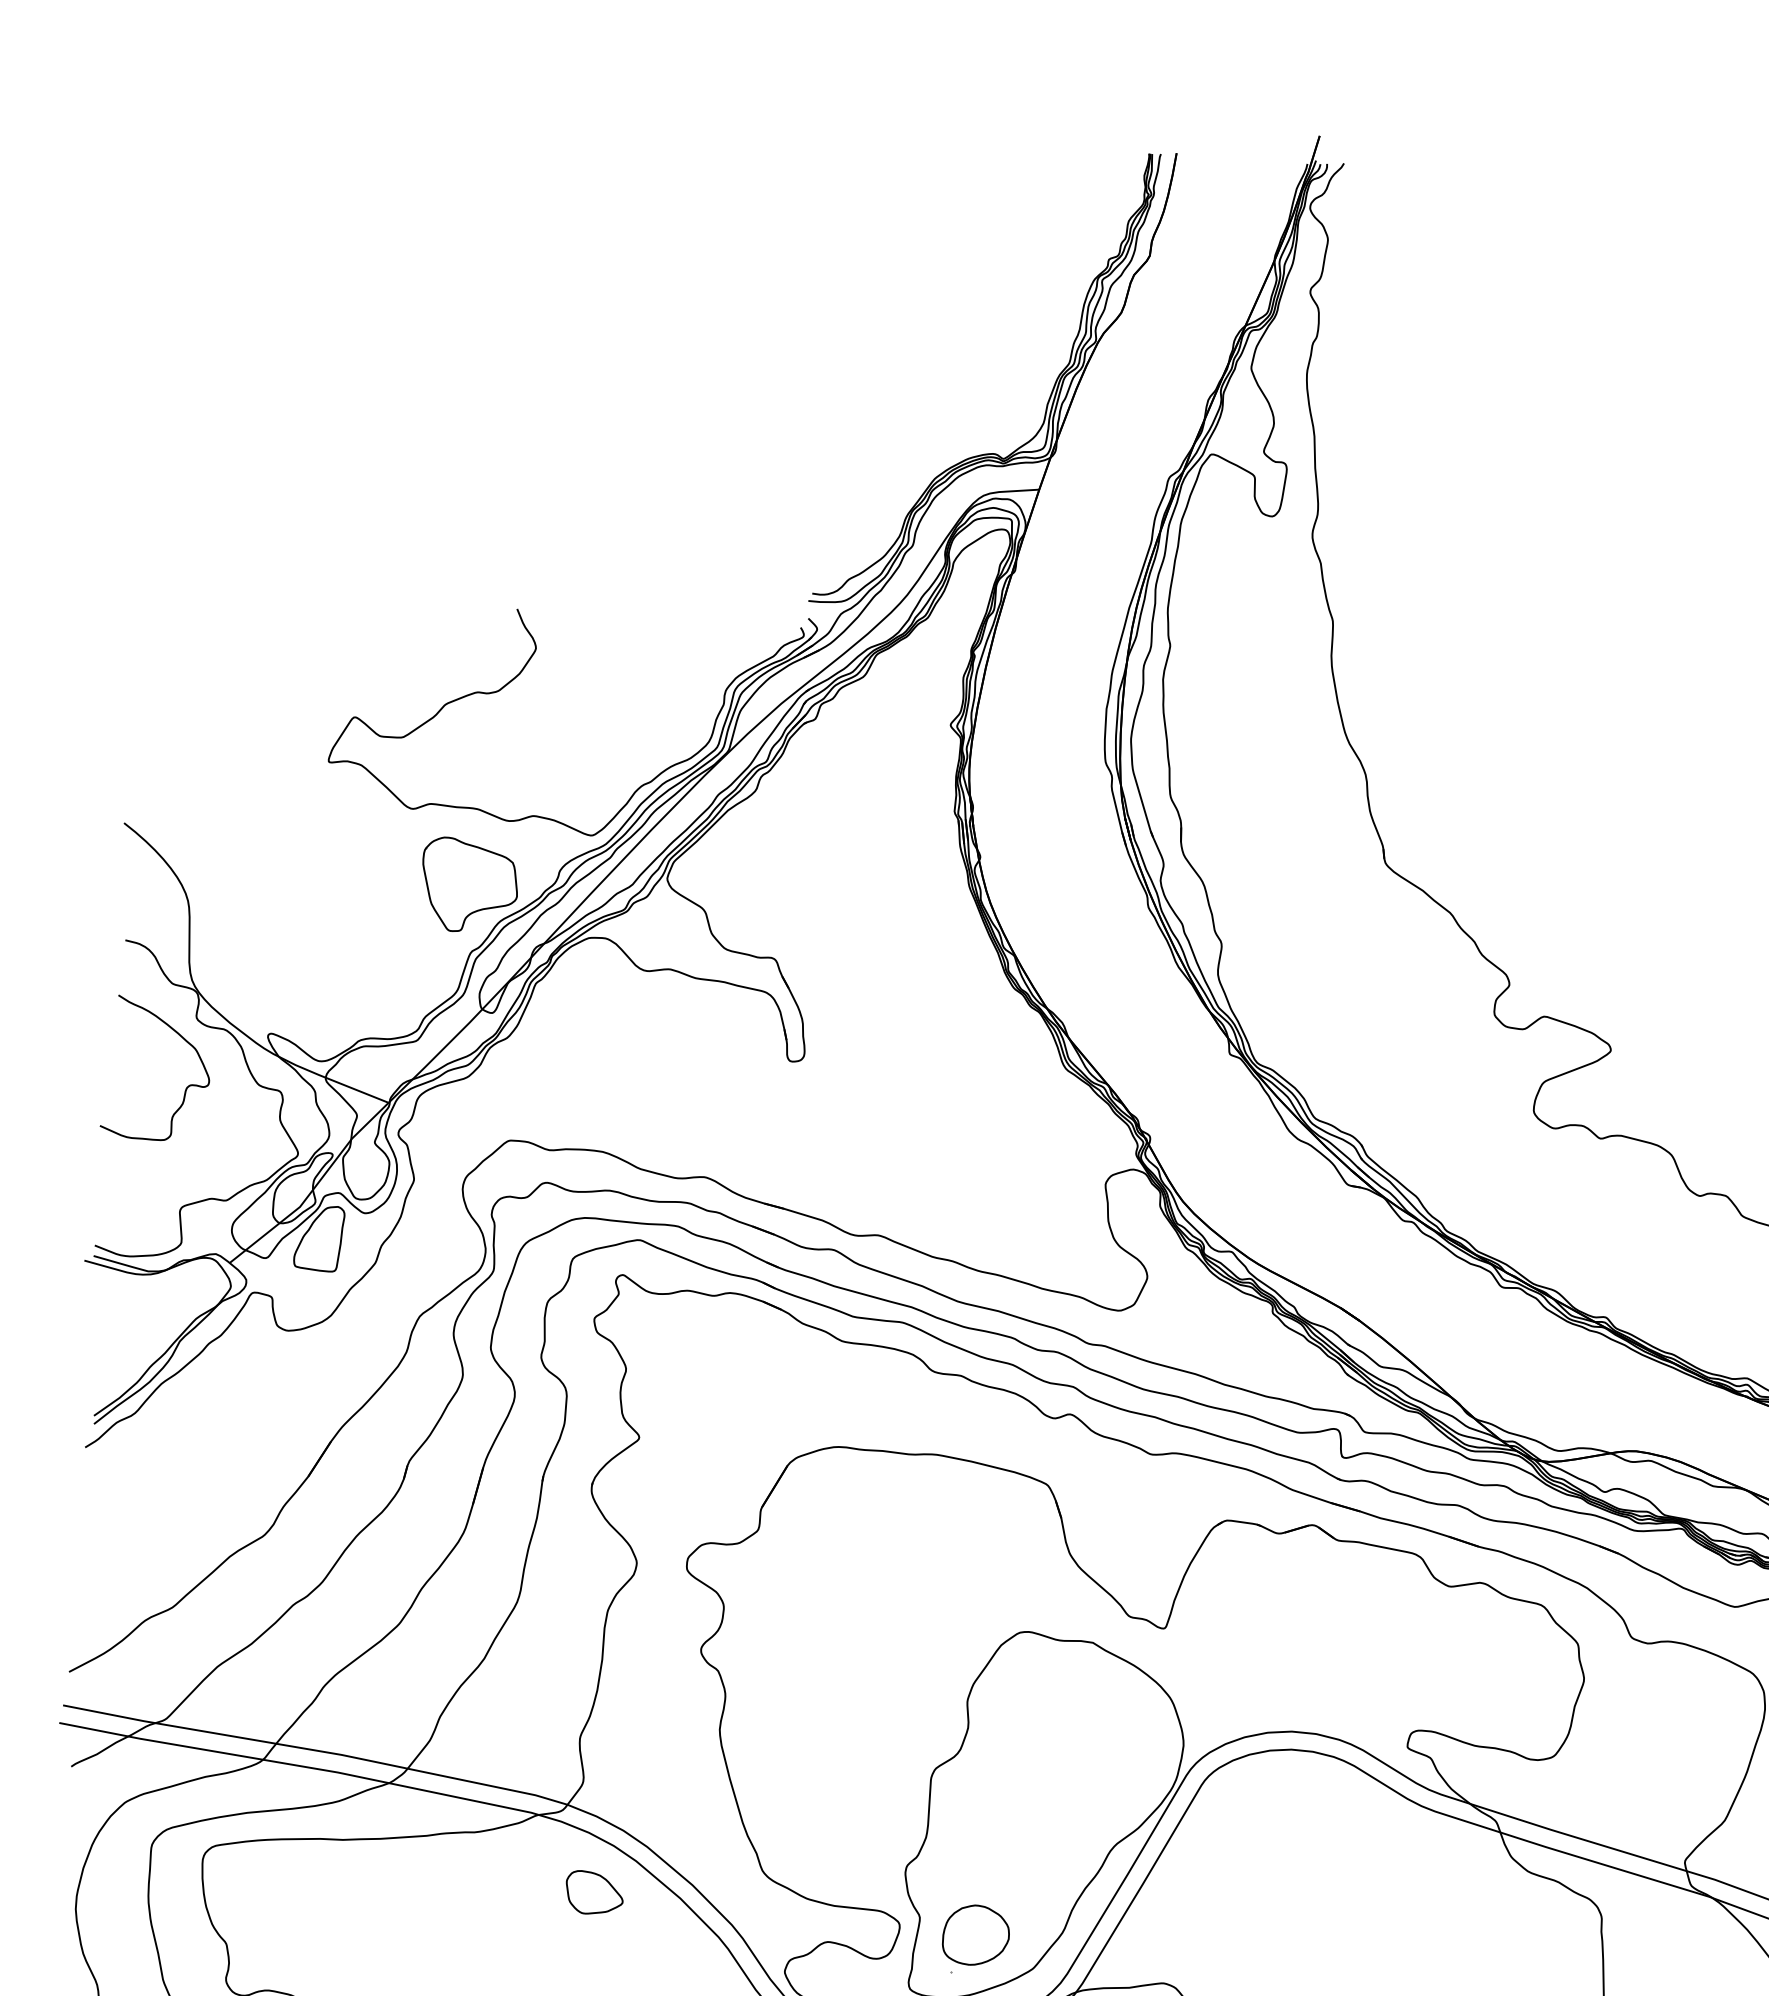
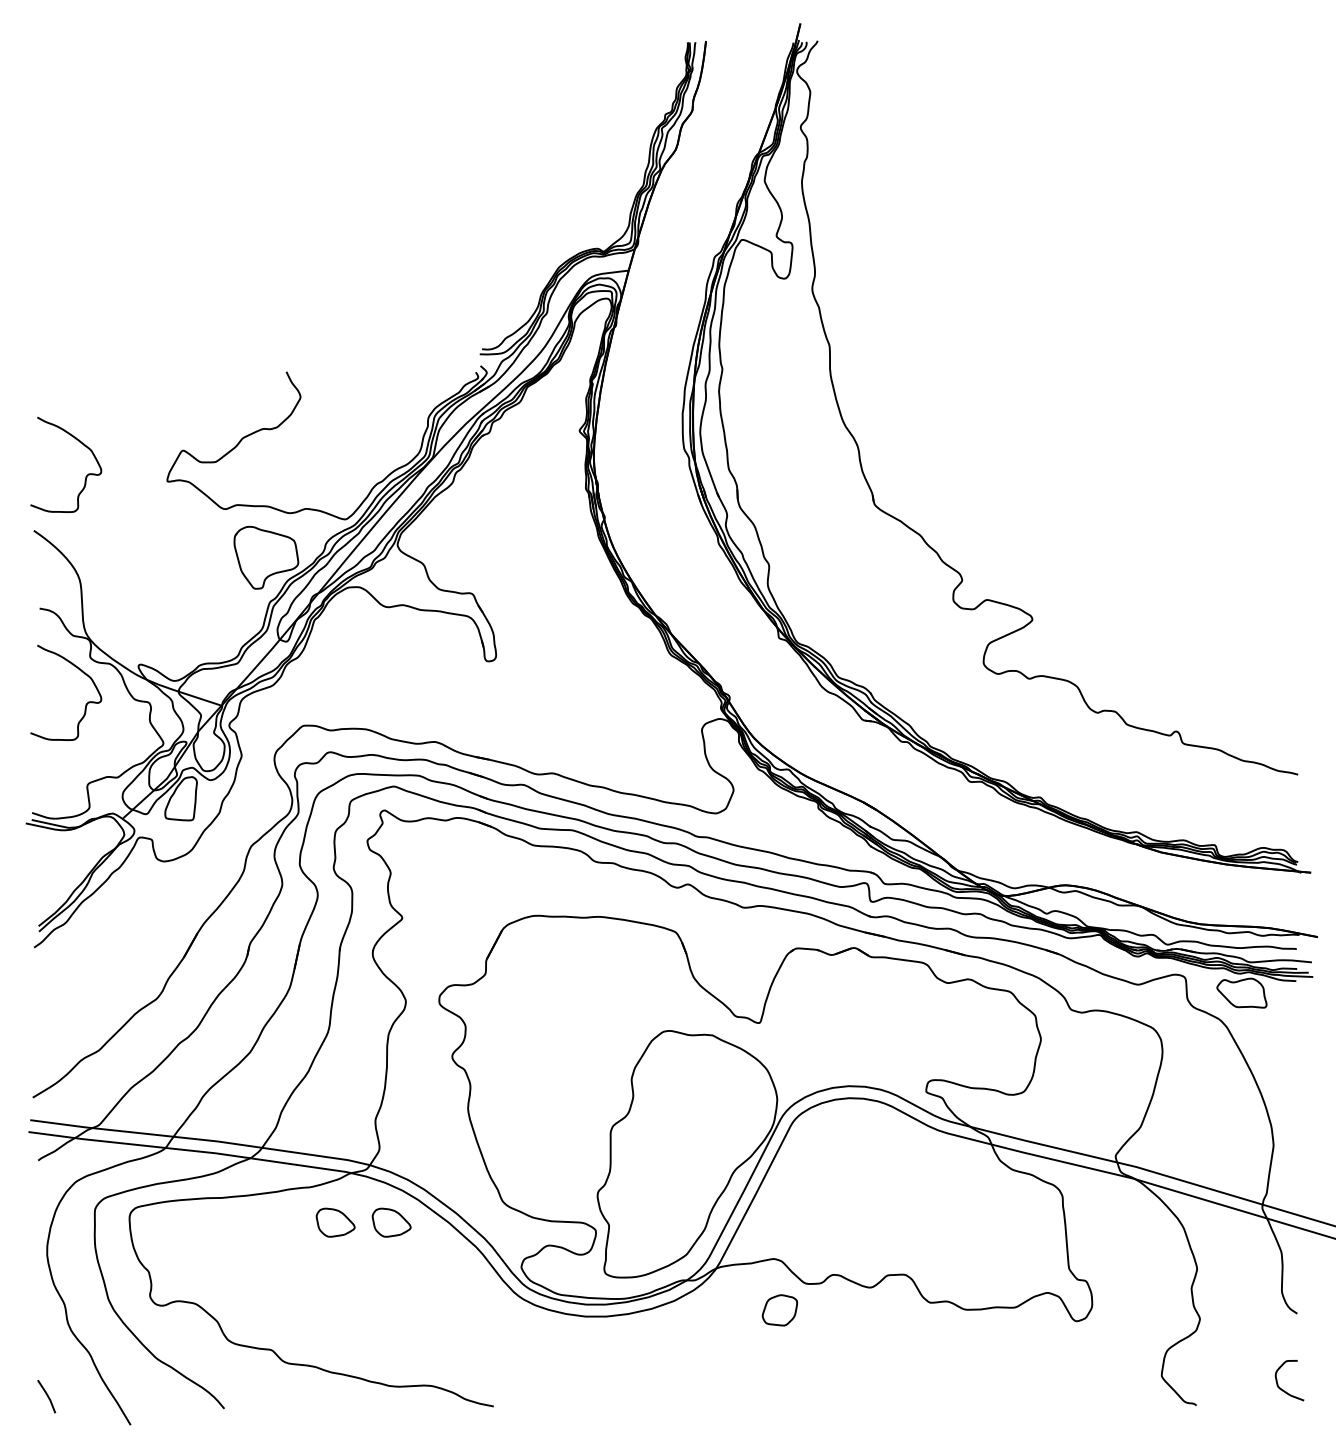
curve: (206, 746) -> (85, 476), added
part: (510, 1887) -> (335, 1222), added
part: (974, 1940) -> (646, 1238), removed

